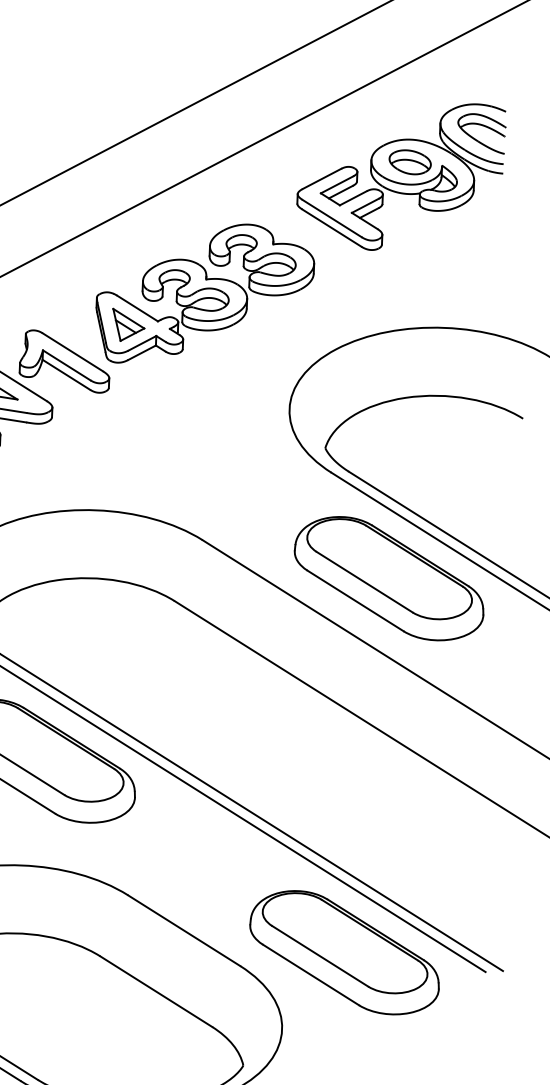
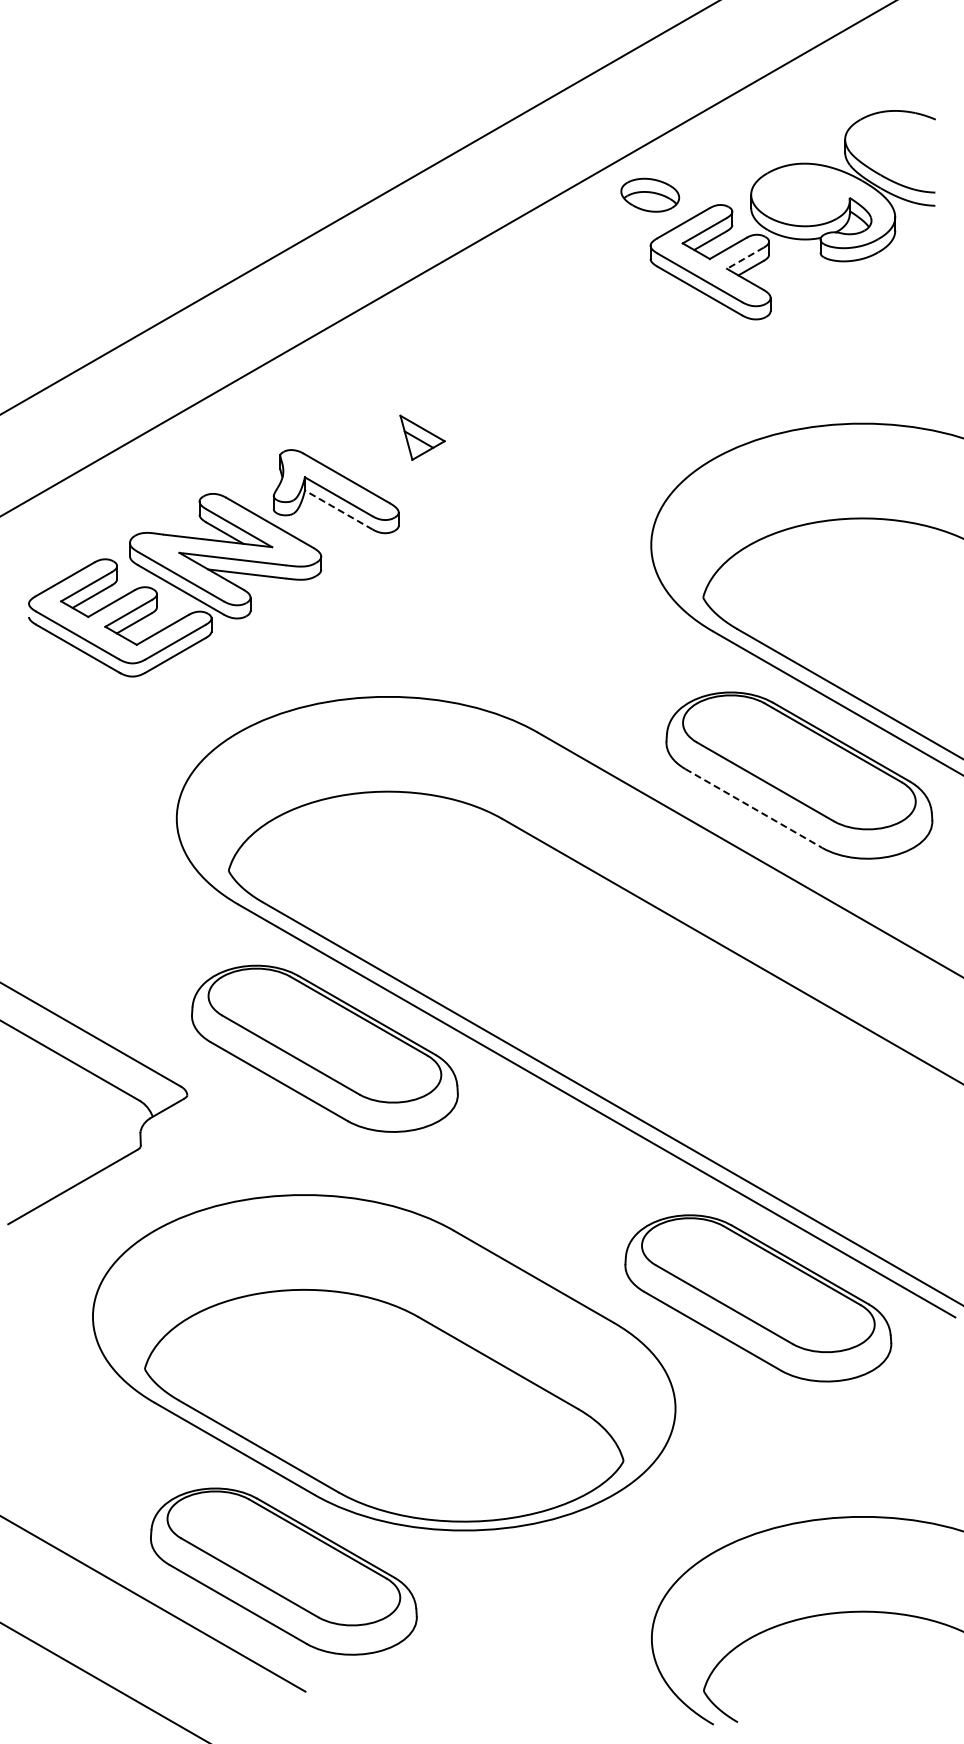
part: (483, 126) -> (905, 141), removed
part: (410, 161) -> (650, 194), moved
line: (364, 205) -> (744, 258), solid -> dashed
part: (205, 294) -> (527, 390), removed
line: (66, 374) -> (338, 509), solid -> dashed
line: (355, 600) -> (753, 808), solid -> dashed

